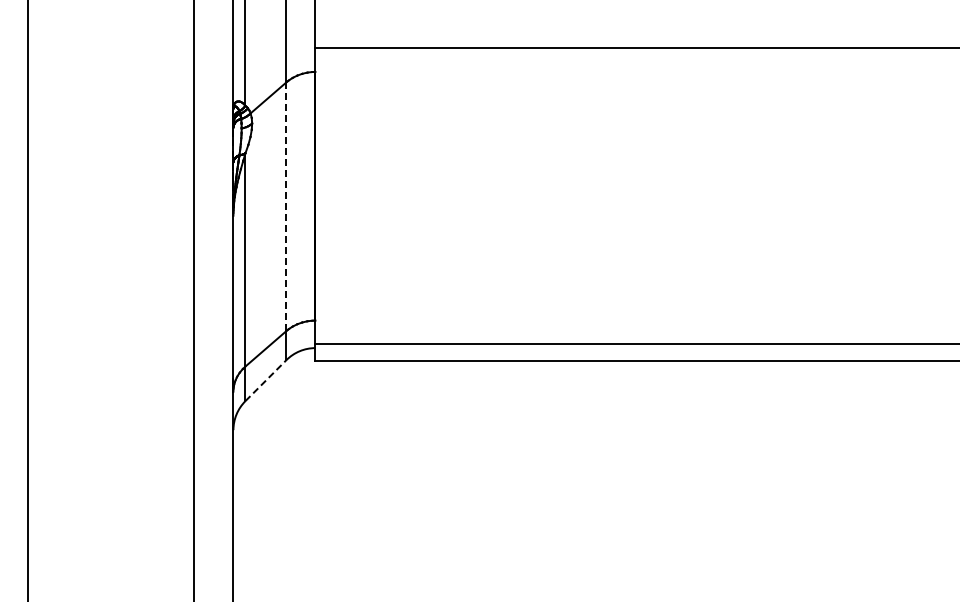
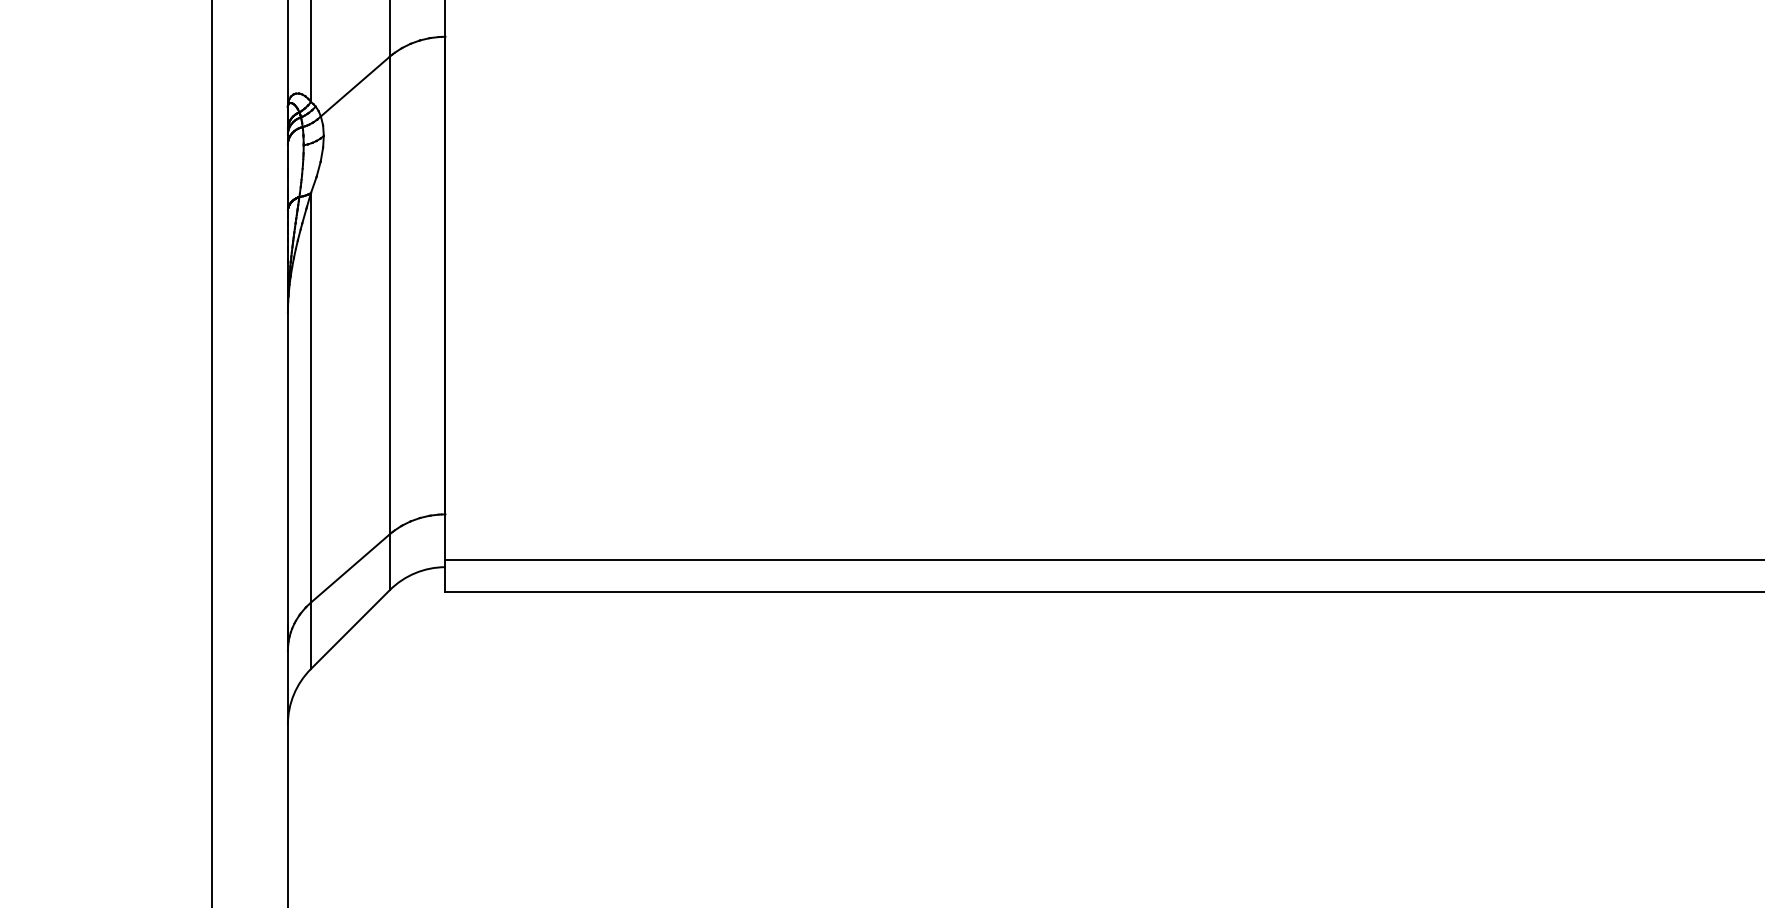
line: (286, 207) -> (389, 297), dashed -> solid
line: (266, 380) -> (351, 629), dashed -> solid

